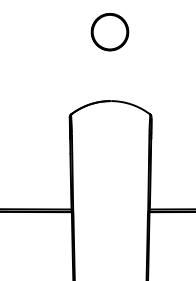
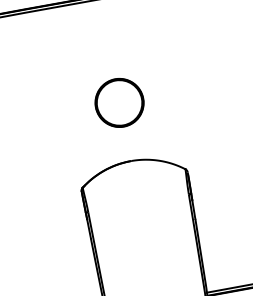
part: (109, 32) -> (119, 103), moved

